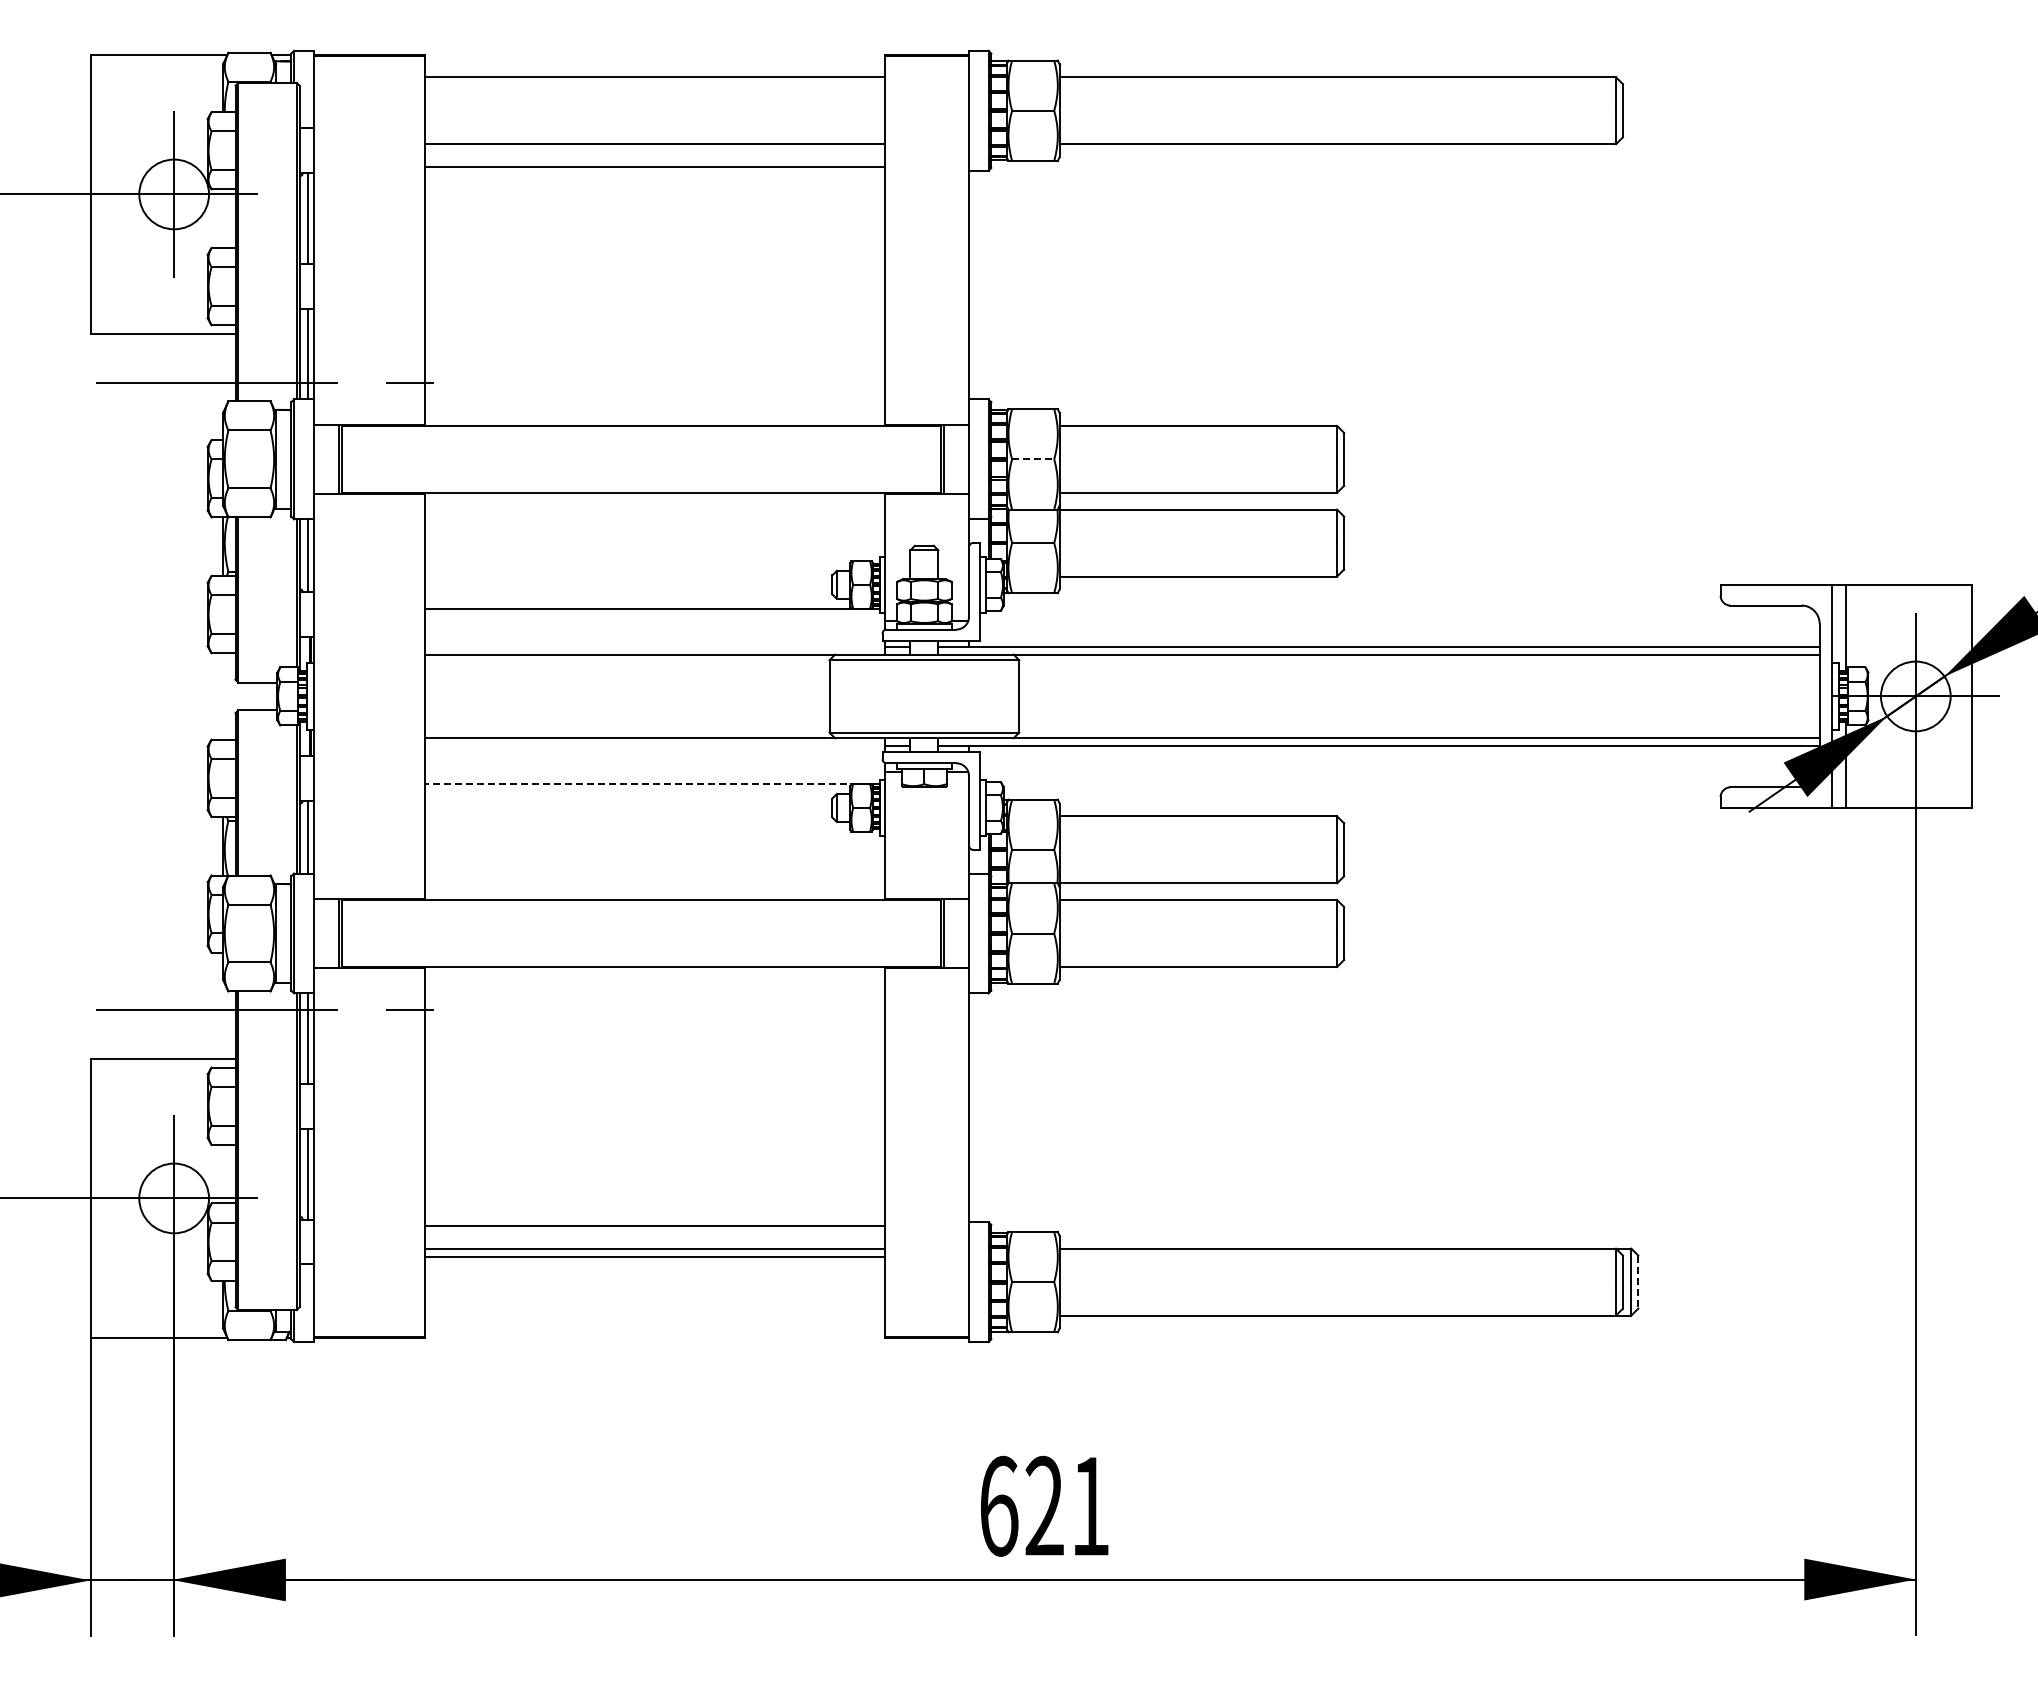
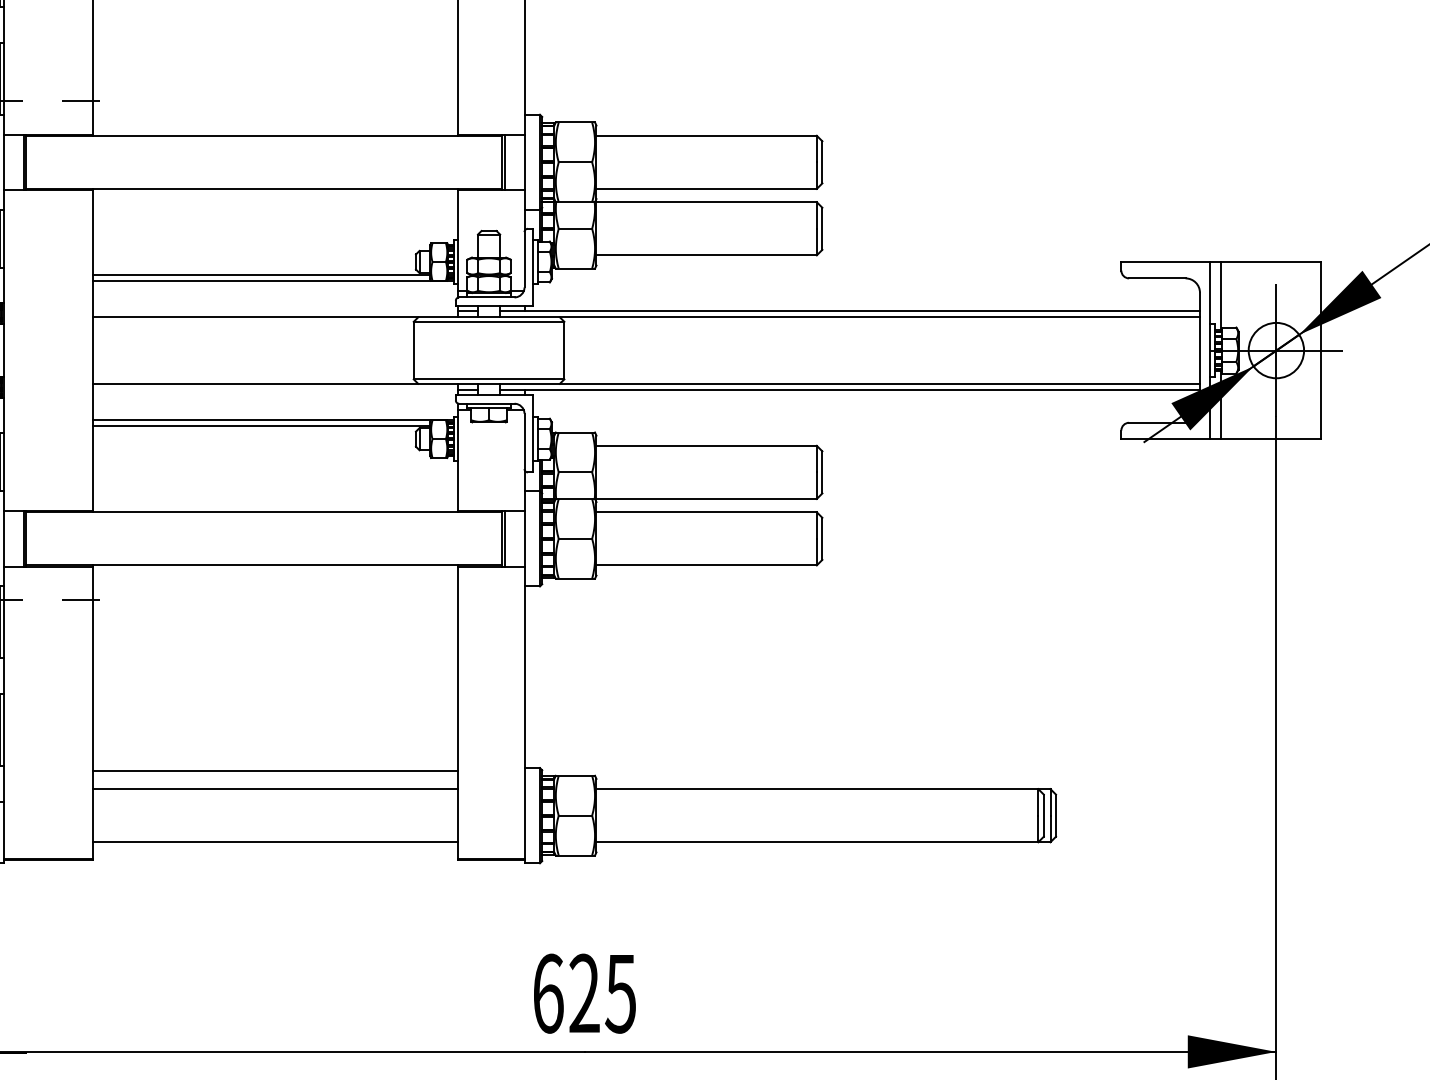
line: (1033, 459) -> (575, 162), dashed -> solid
line: (637, 601) -> (261, 275), added
line: (651, 784) -> (272, 420), dashed -> solid
line: (637, 791) -> (261, 426), added
line: (655, 1256) -> (275, 842), moved
line: (1638, 1282) -> (1056, 815), dashed -> solid
text: (1089, 1506) -> (620, 993), 621 -> 625

